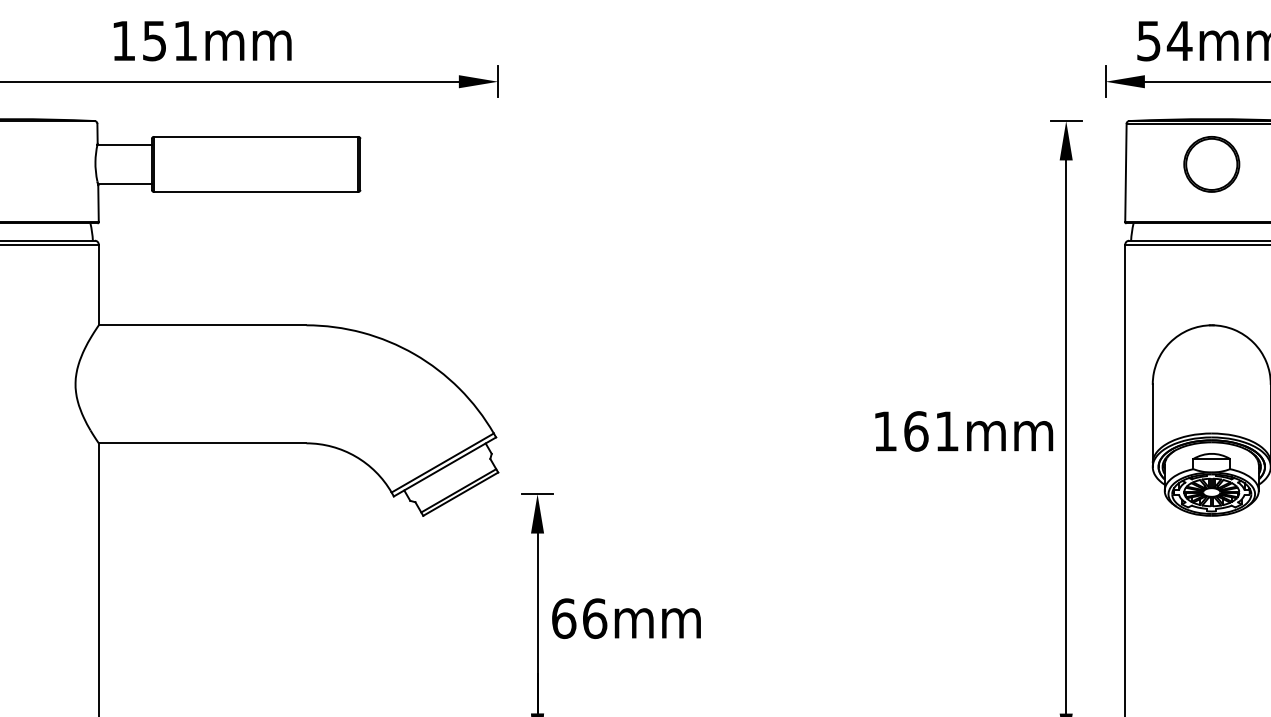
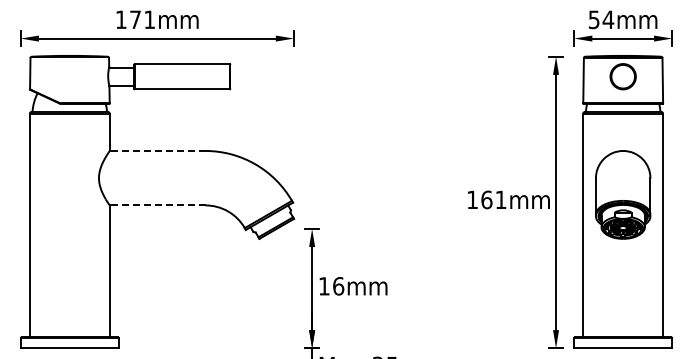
text: (154, 40) -> (135, 19), 151mm -> 171mm
line: (202, 324) -> (157, 150), solid -> dashed
line: (202, 443) -> (157, 205), solid -> dashed
text: (564, 619) -> (324, 286), 66mm -> 16mm

